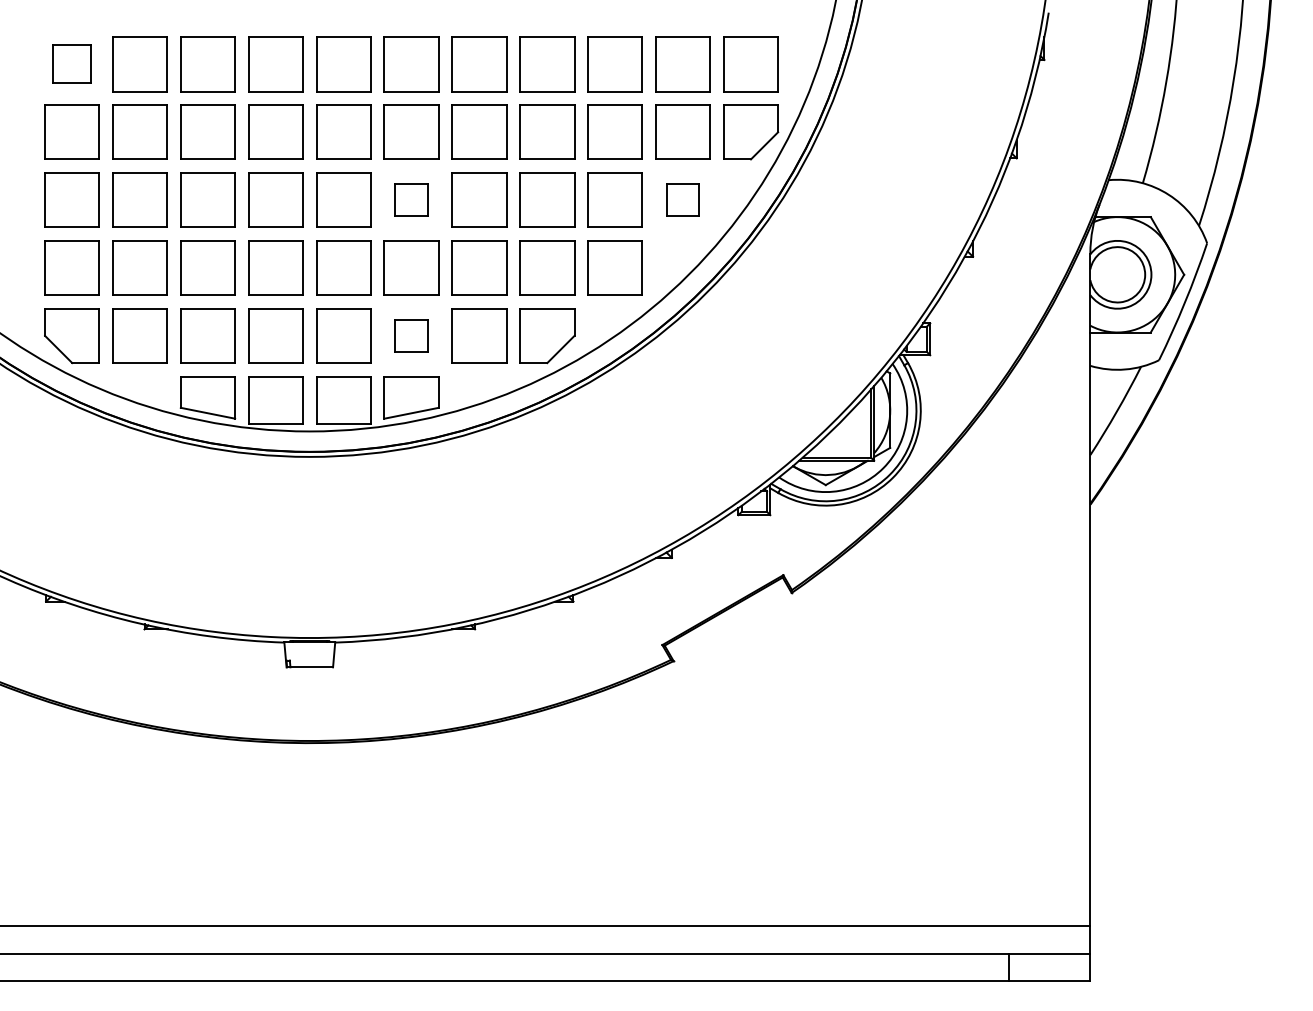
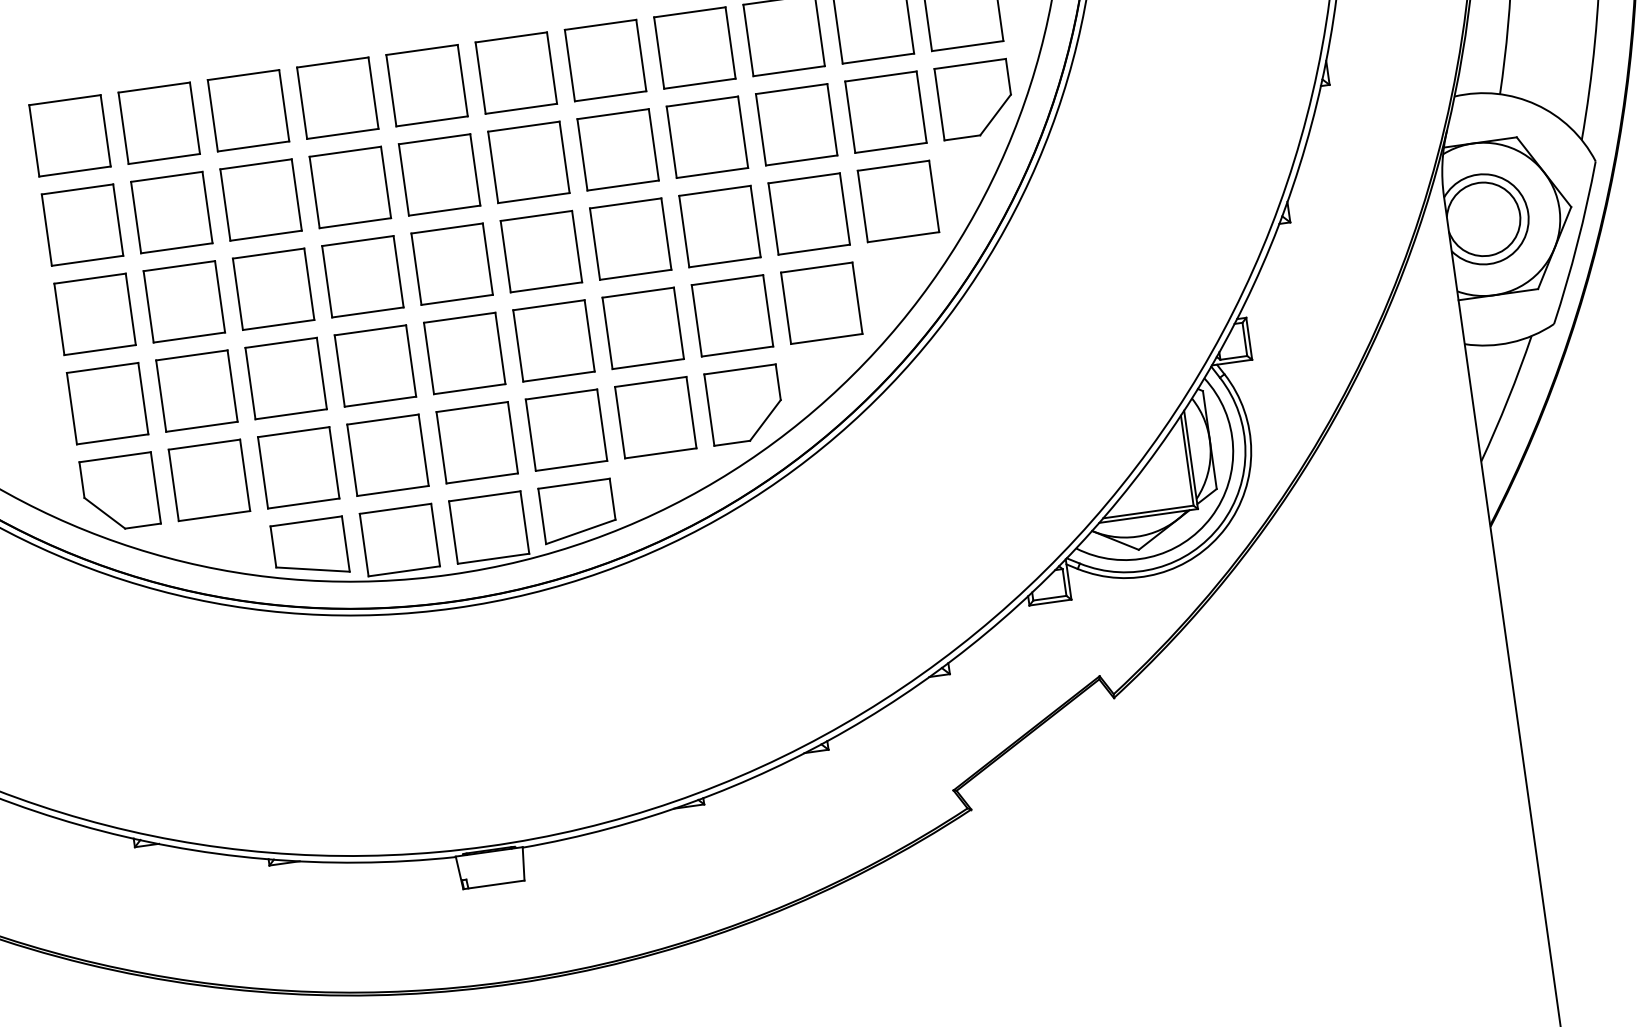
part: (71, 64) -> (69, 136), size x1.43
part: (411, 199) -> (541, 250), size x1.67
part: (682, 199) -> (897, 200), size x1.67
part: (411, 335) -> (566, 429), size x1.67

